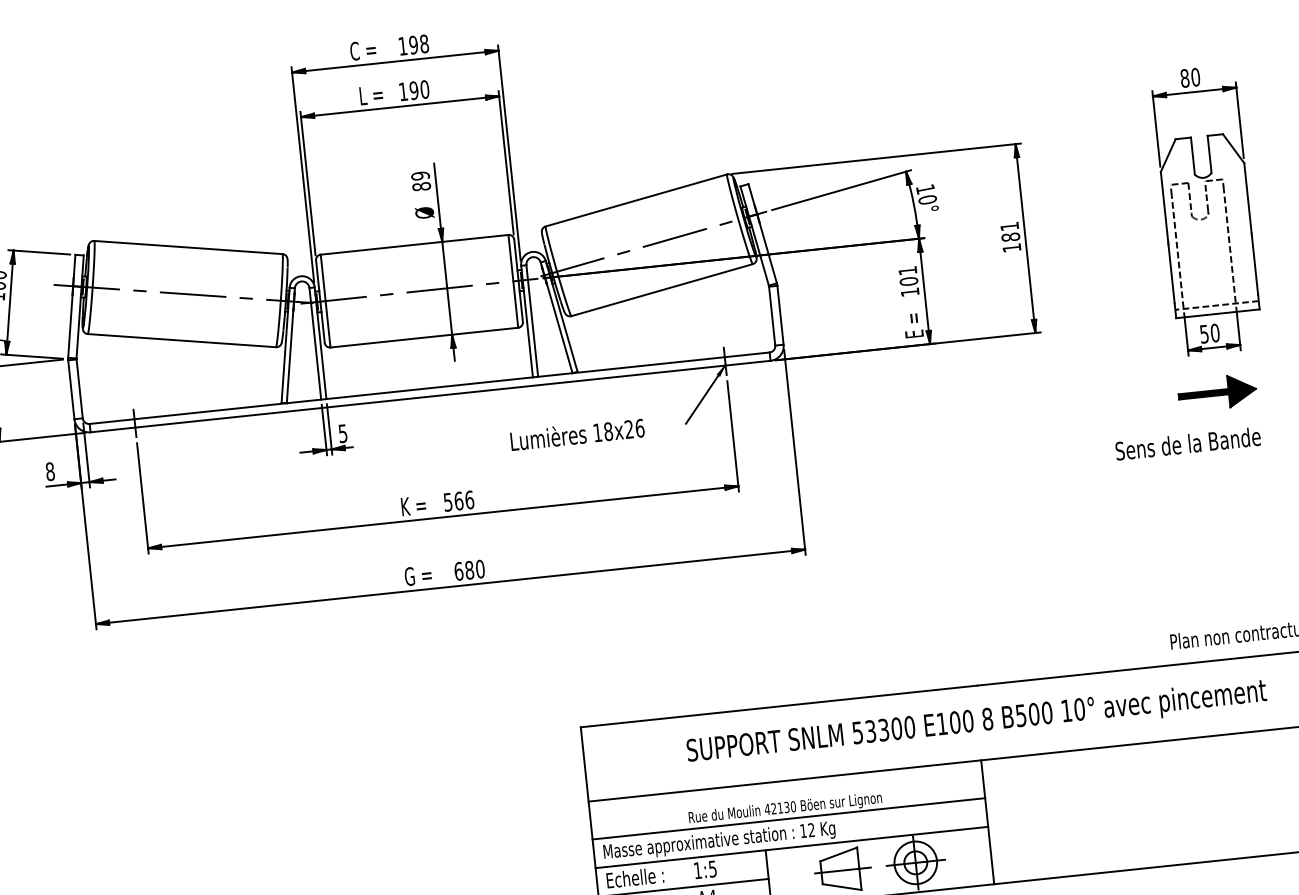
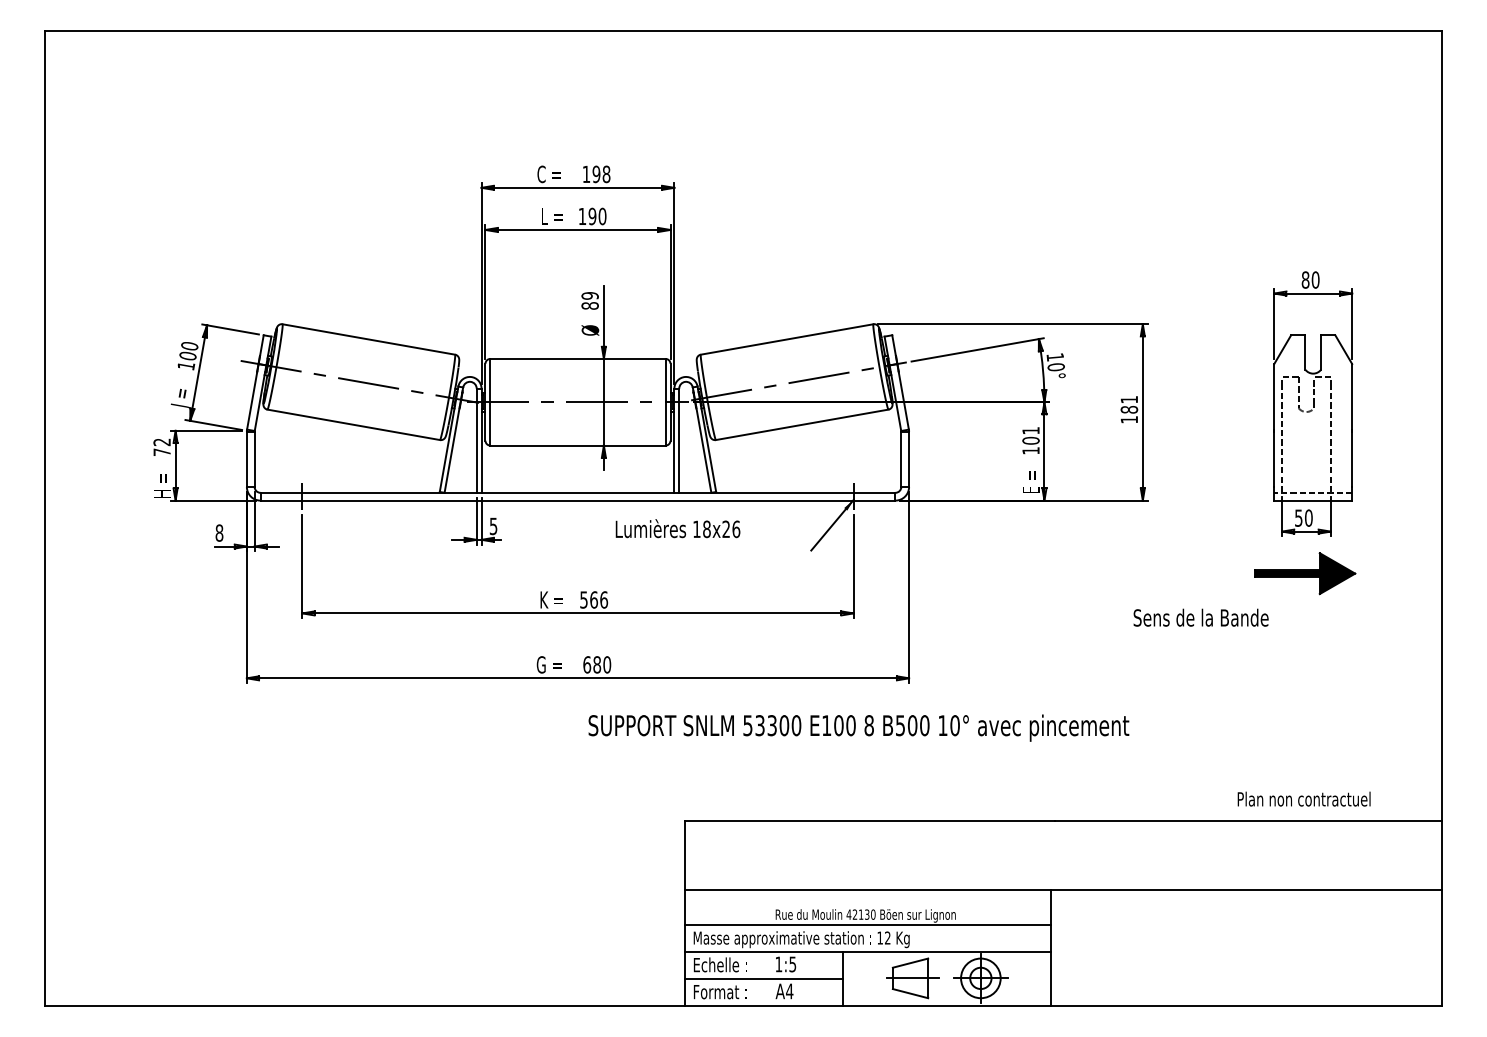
part: (1217, 392) -> (1305, 573), size x1.4
text: (576, 434) -> (677, 528), moved
text: (1187, 443) -> (1200, 617), moved
text: (976, 722) -> (858, 727), moved

